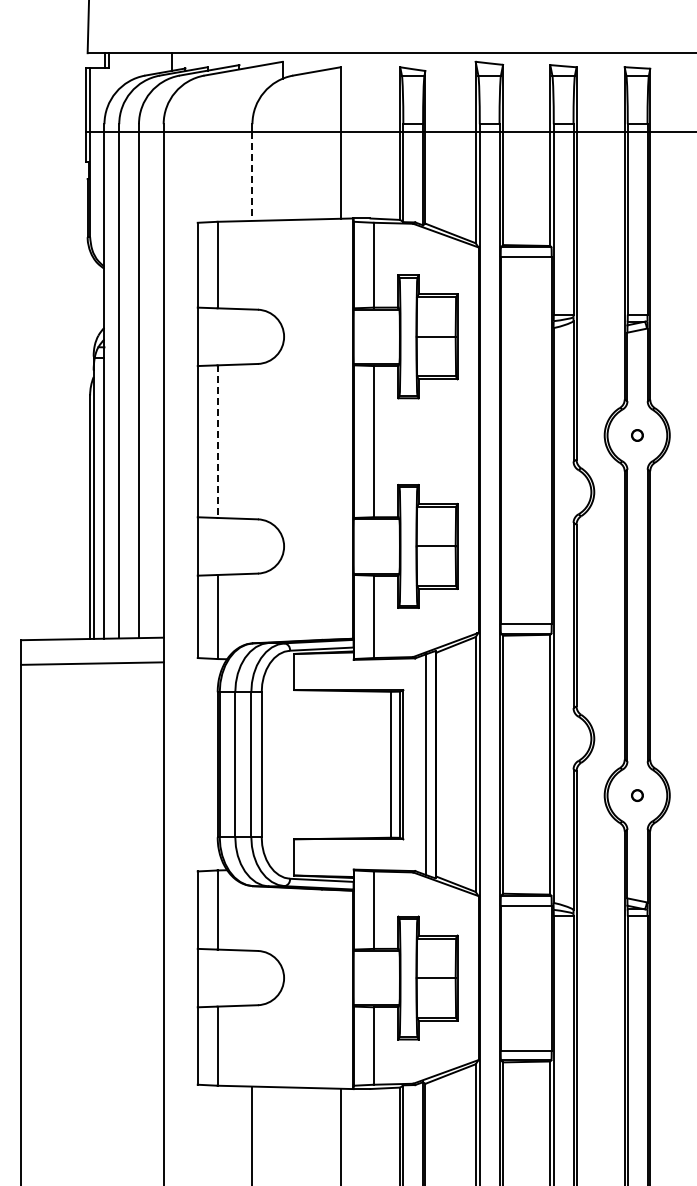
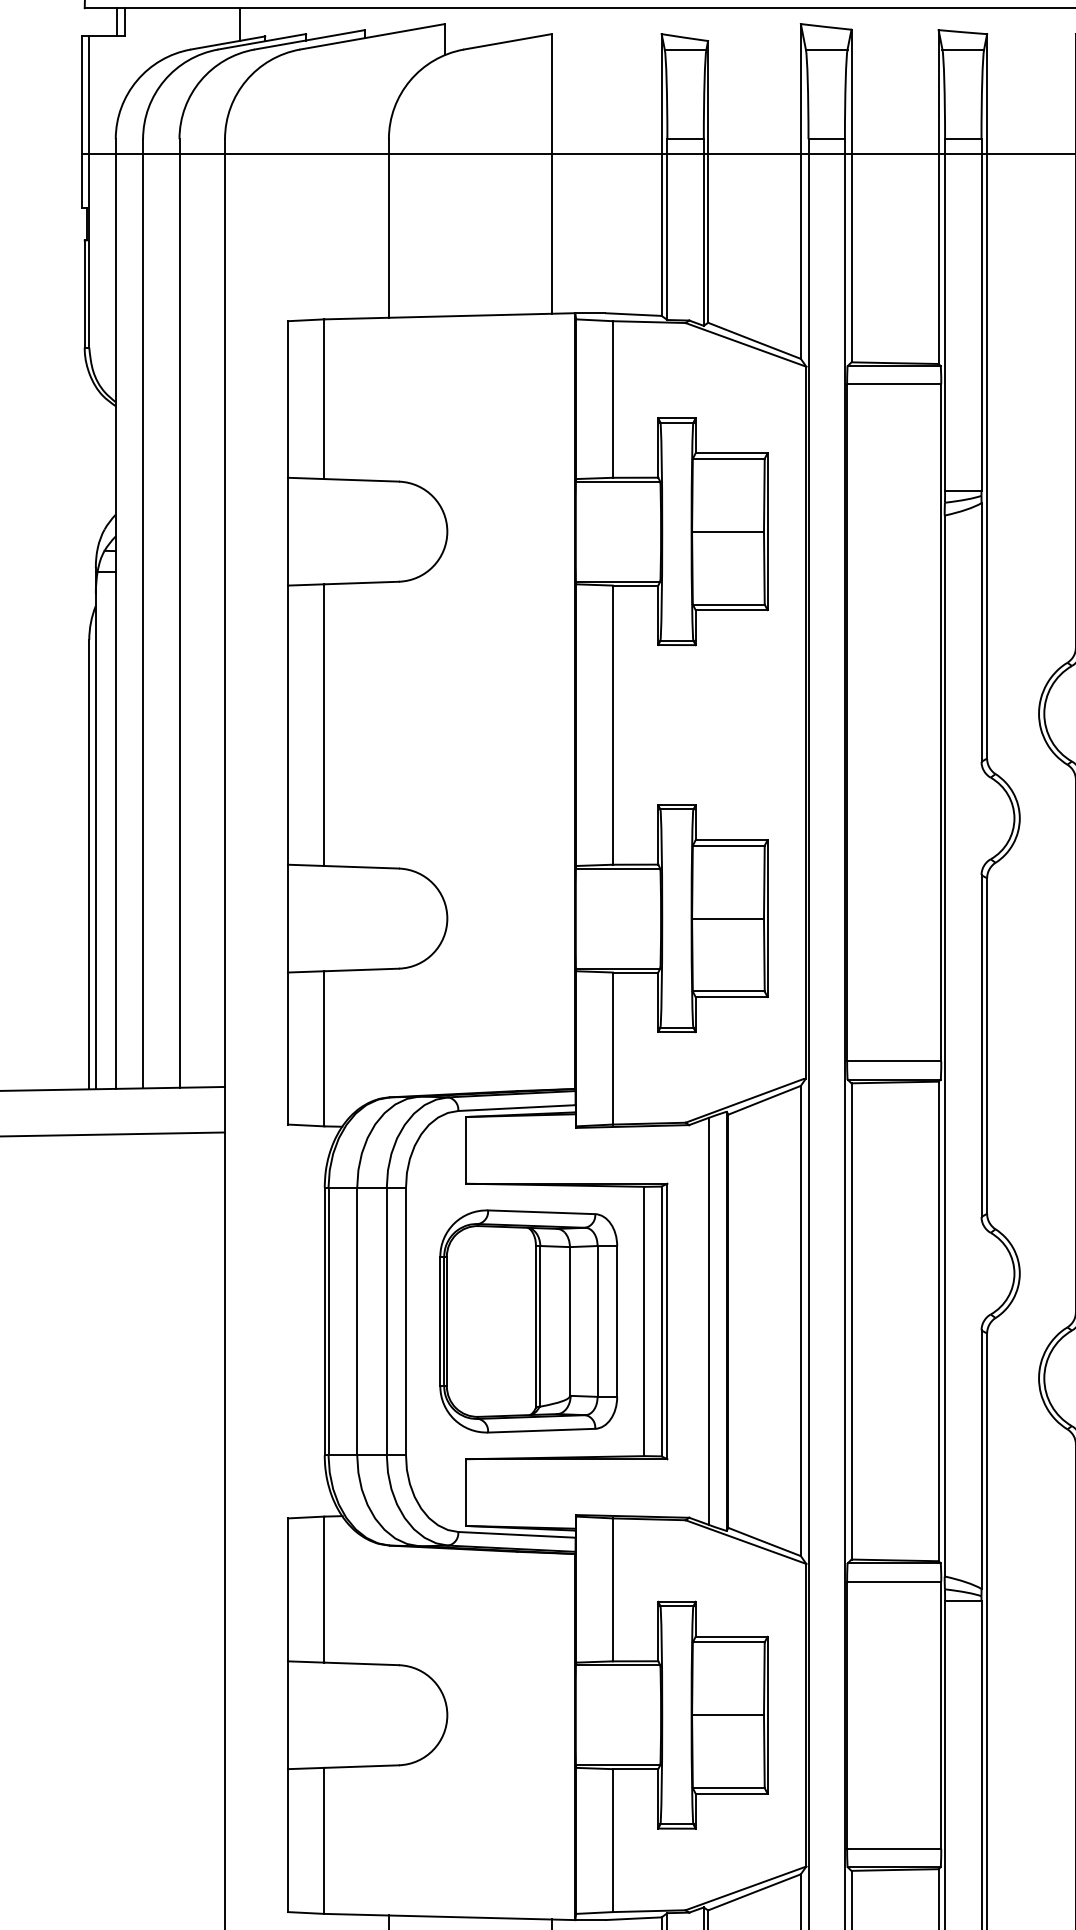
line: (252, 177) -> (388, 237), dashed -> solid
line: (217, 442) -> (324, 726), dashed -> solid
part: (327, 764) -> (527, 1321), added

